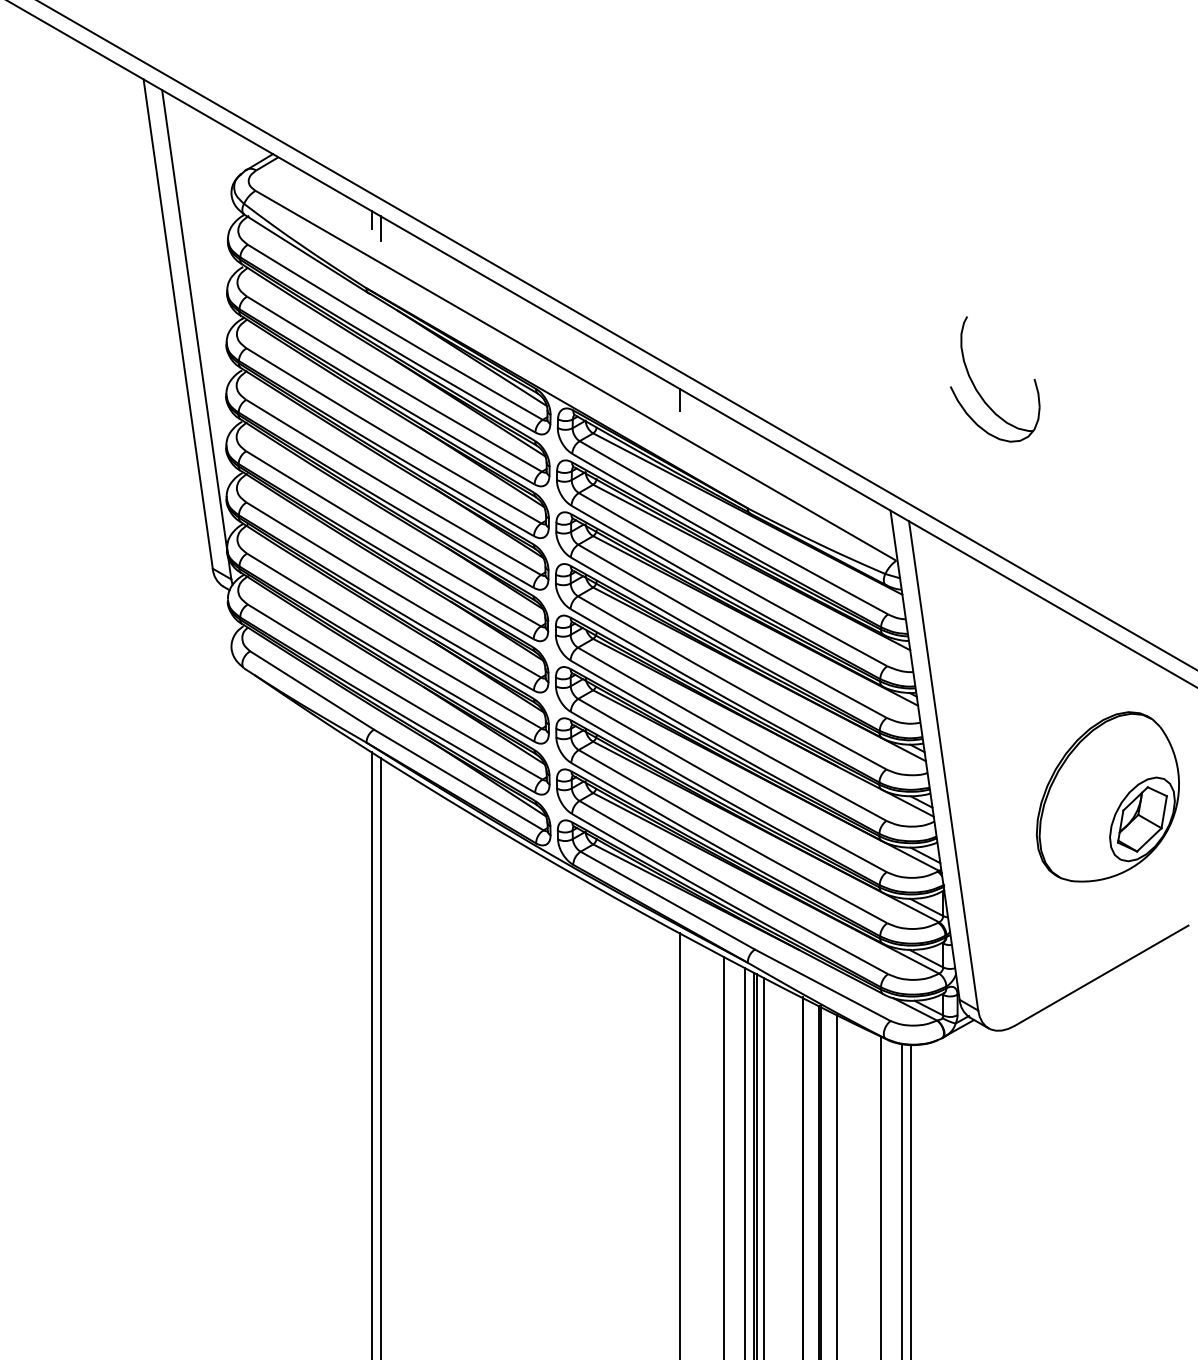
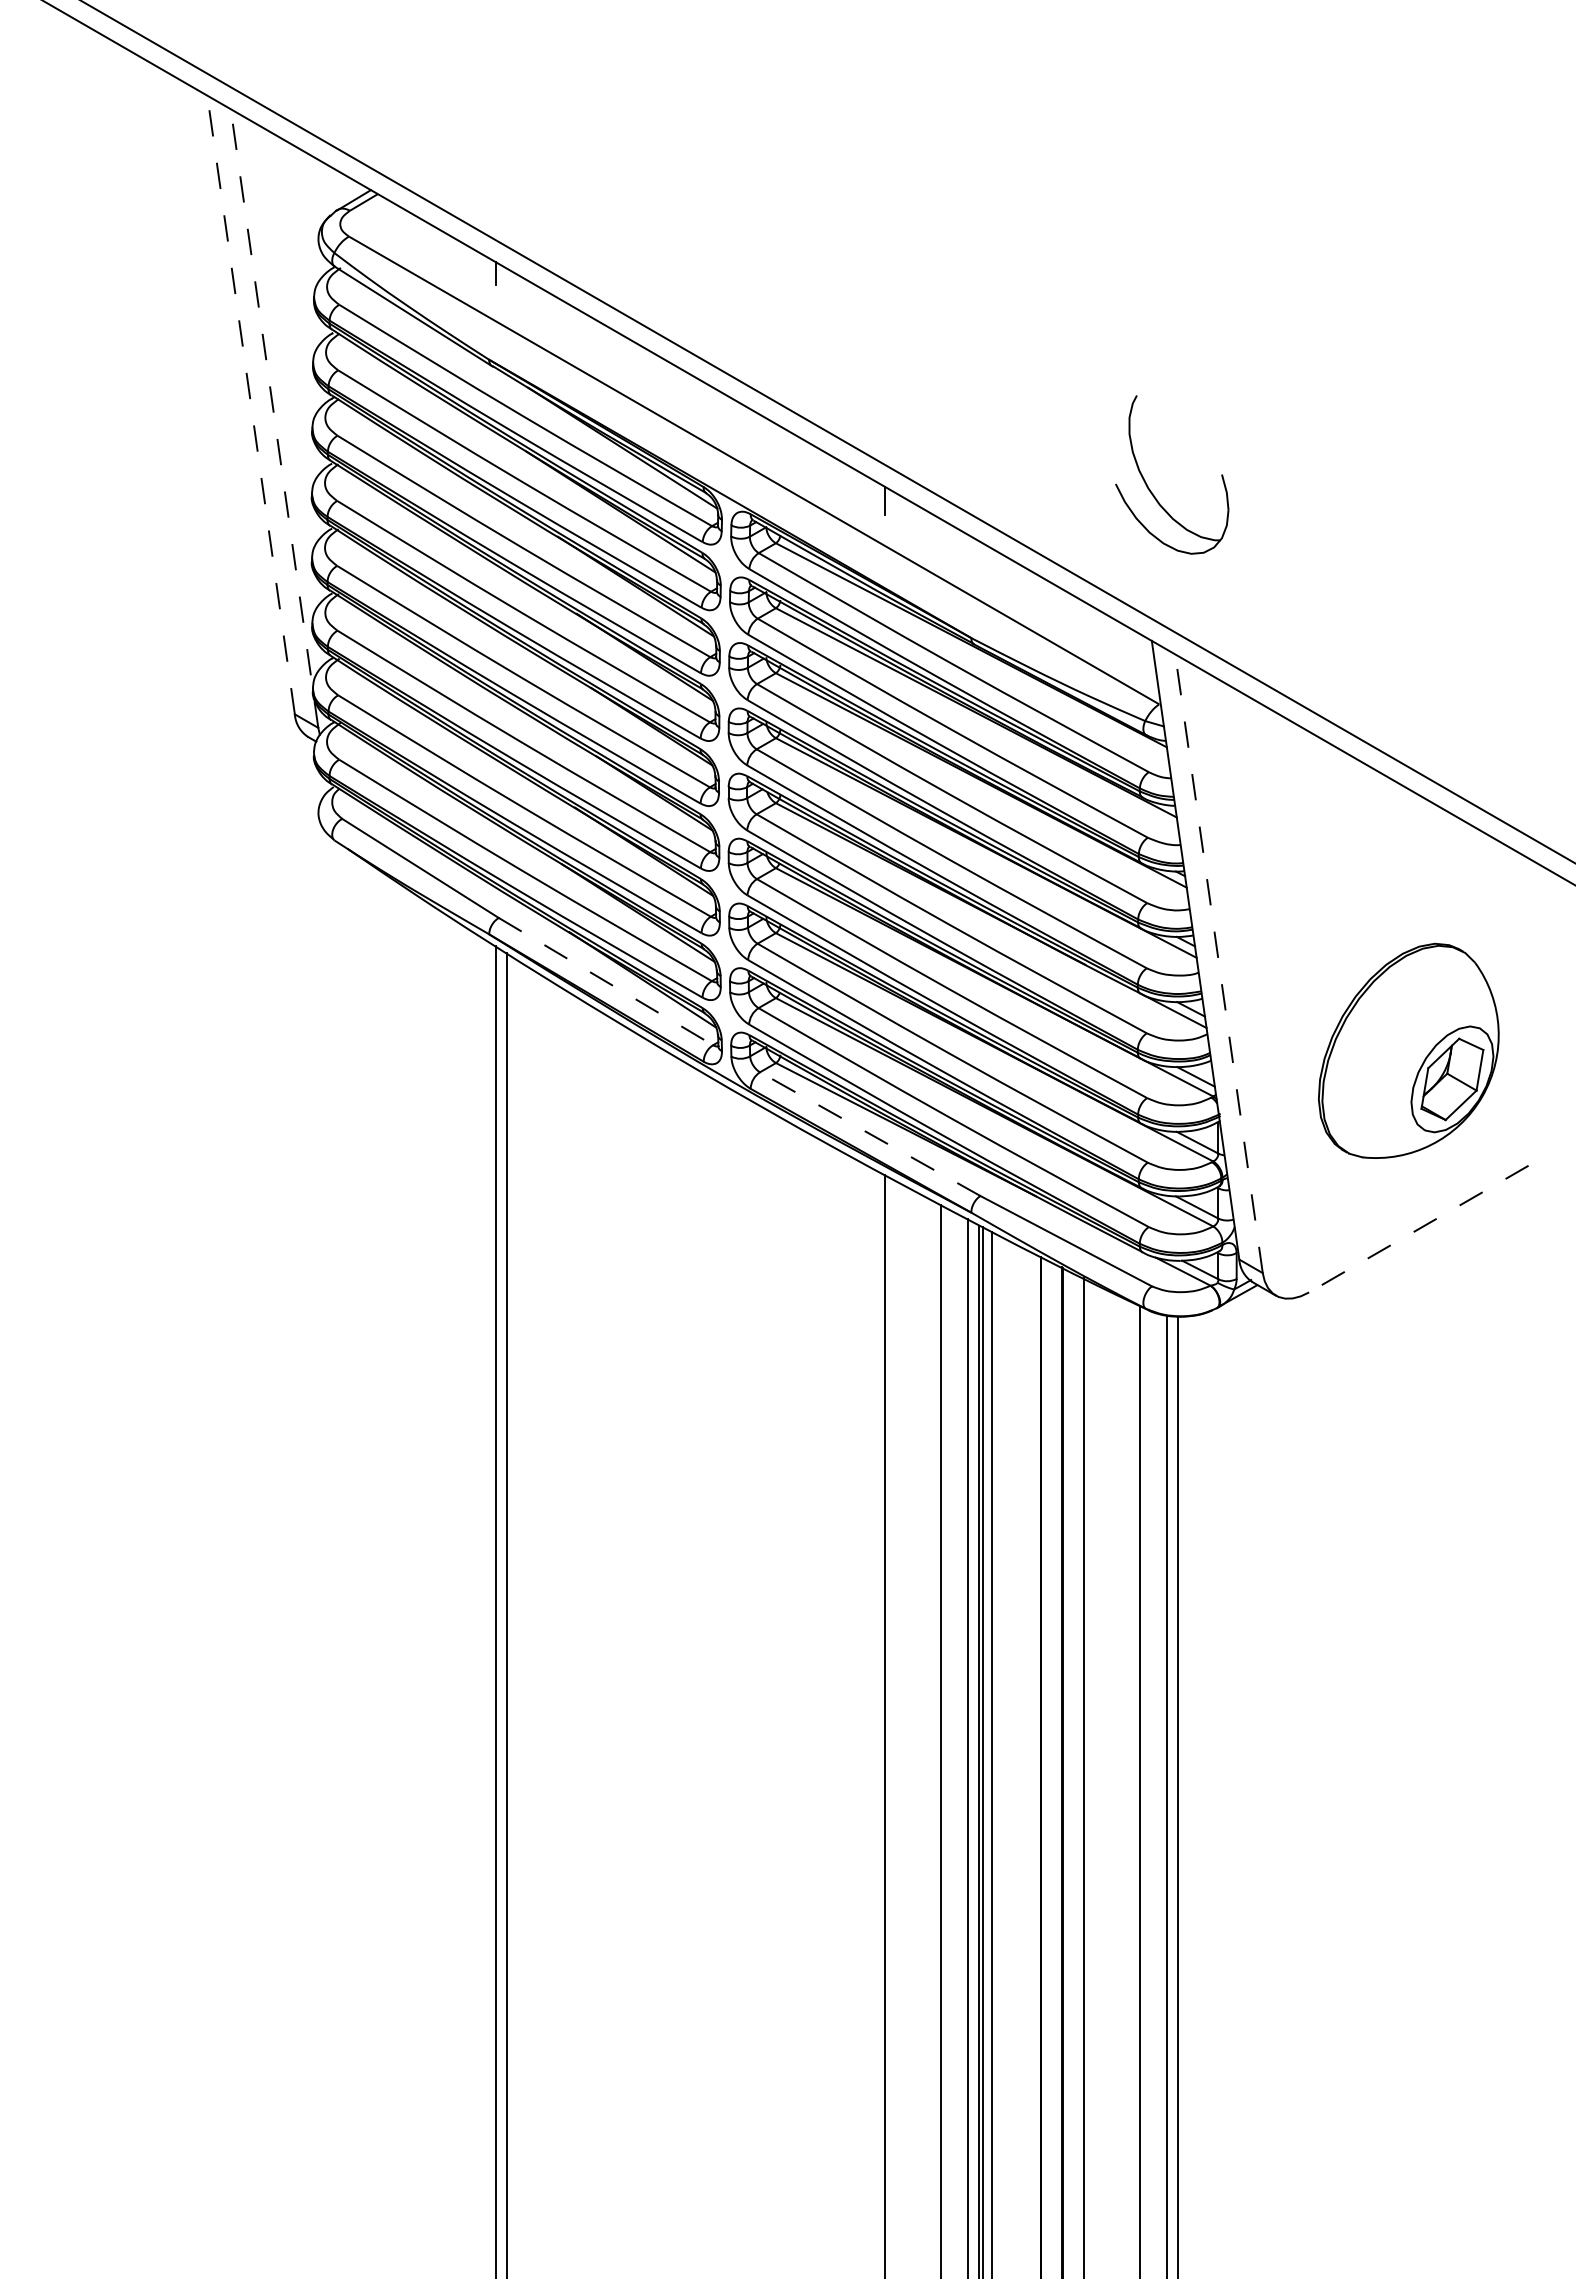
line: (380, 228) -> (507, 284), removed
line: (178, 323) -> (251, 404), solid -> dashed
line: (196, 334) -> (274, 418), solid -> dashed
part: (978, 390) -> (1150, 489), moved
line: (943, 765) -> (1218, 963), solid -> dashed
line: (458, 779) -> (605, 981), solid -> dashed
part: (1107, 796) -> (1408, 1050), moved
line: (667, 900) -> (869, 1133), solid -> dashed
line: (1101, 976) -> (1418, 1229), solid -> dashed

